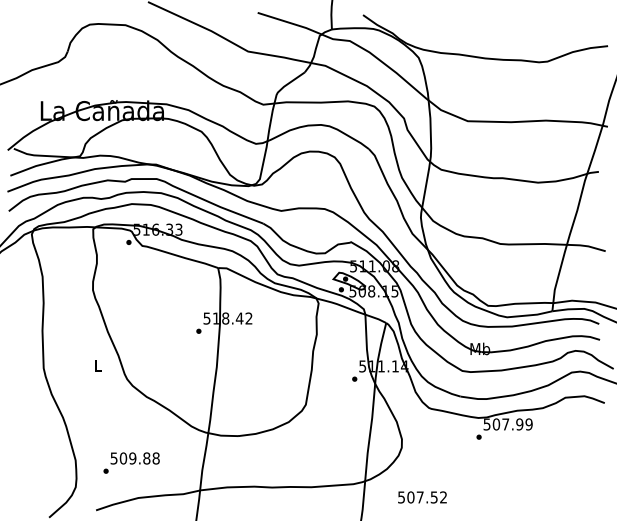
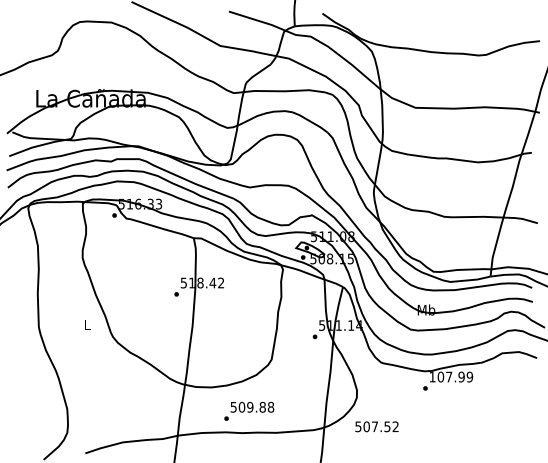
text: (486, 424) -> (432, 377), 507.99 -> 107.99
text: (131, 462) -> (249, 410), moved
text: (422, 497) -> (377, 426), moved

